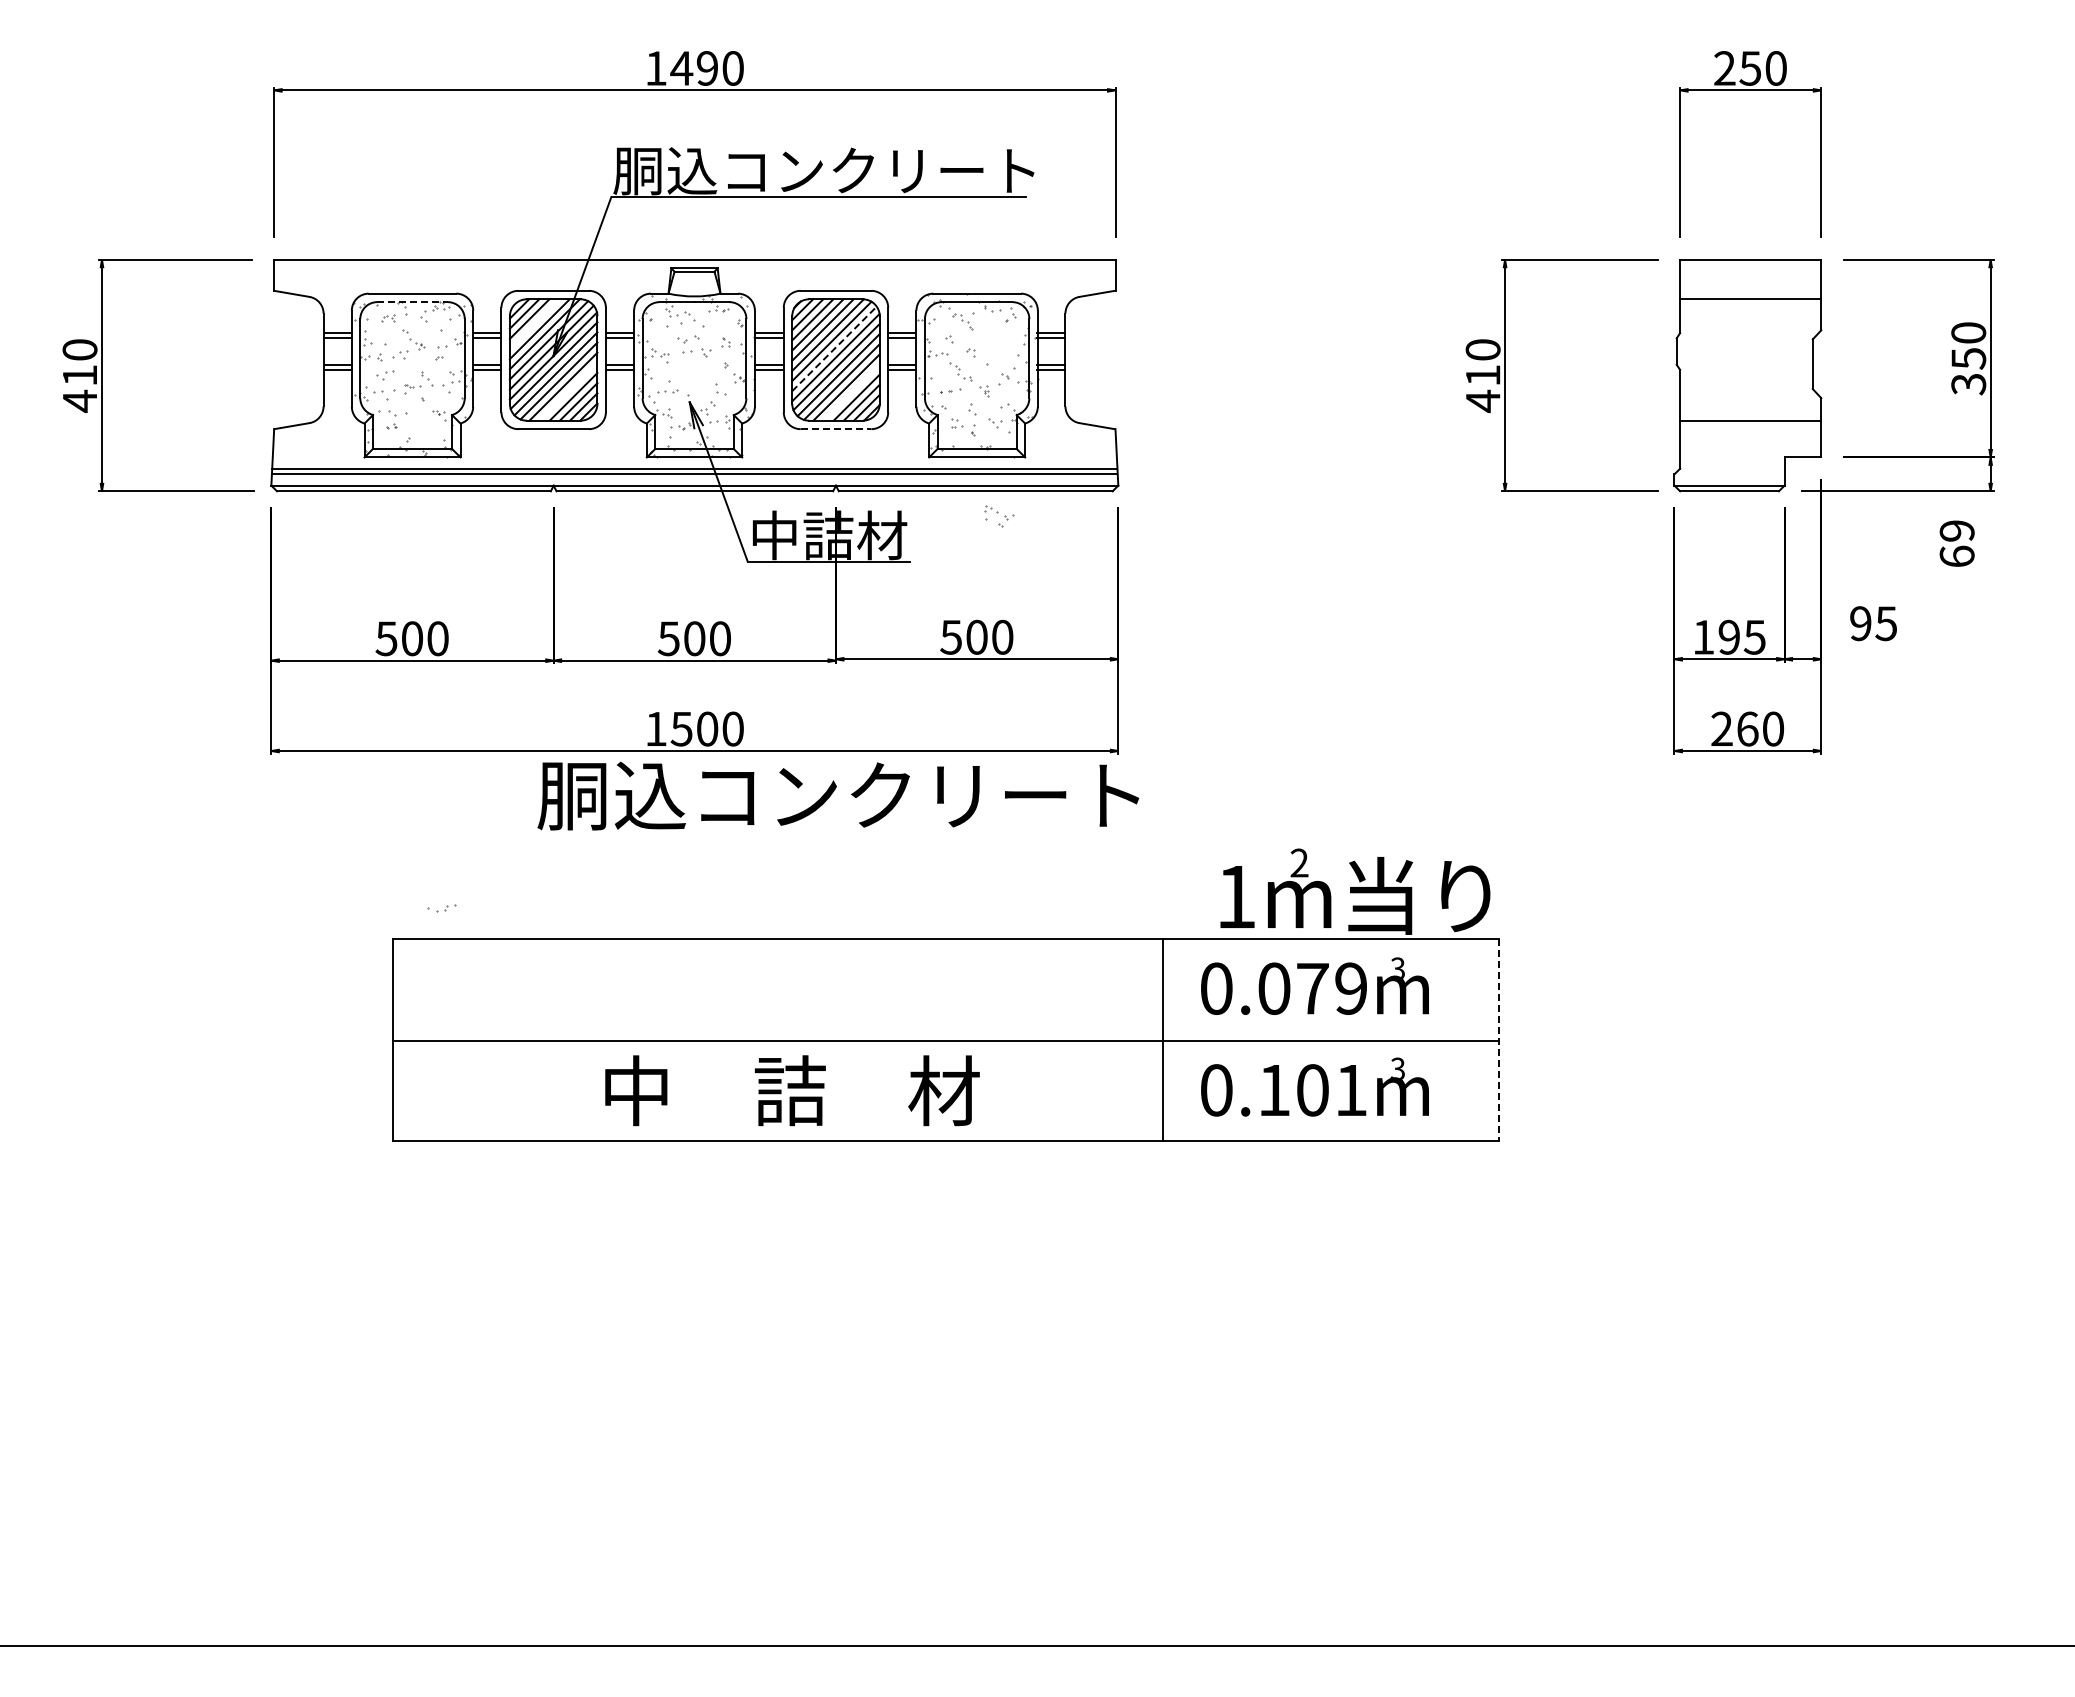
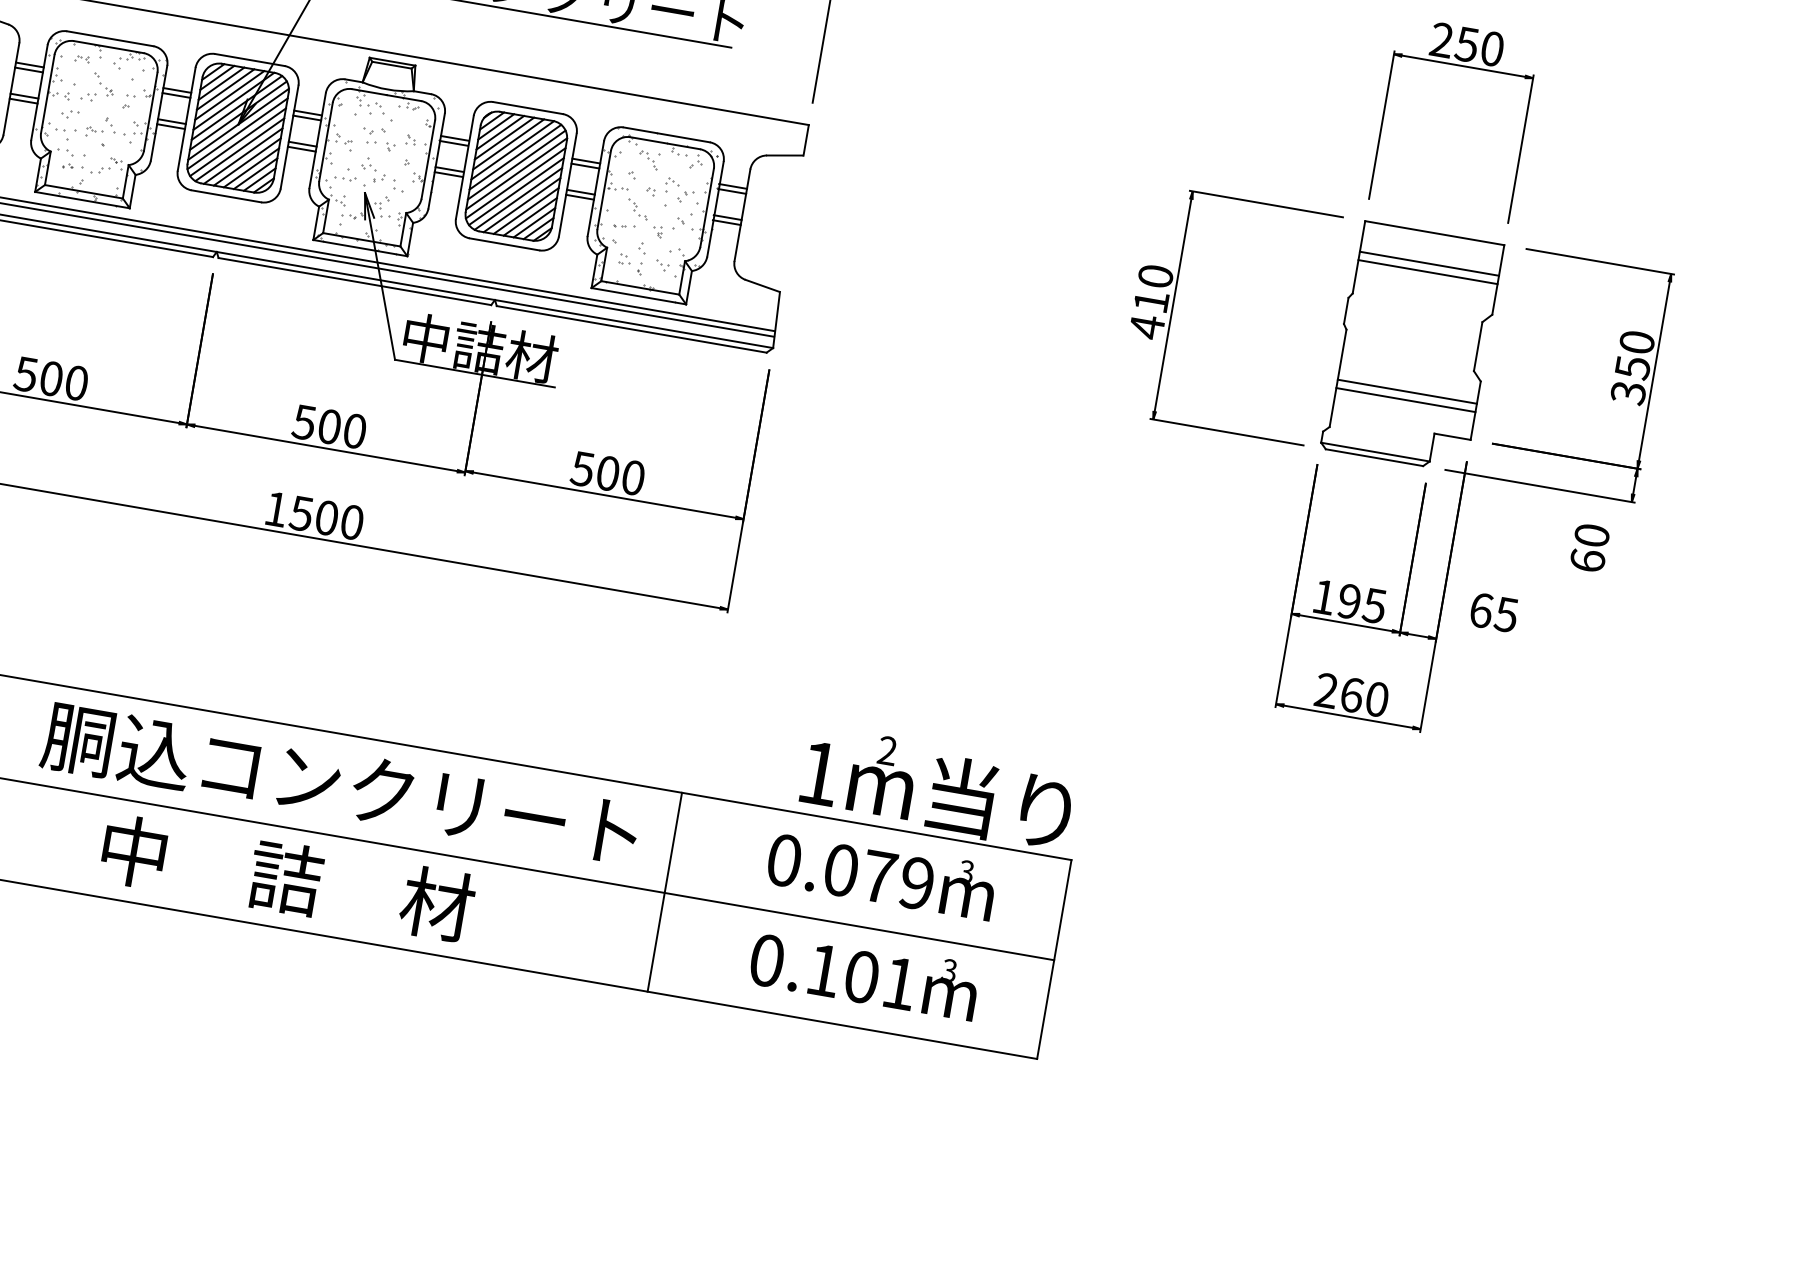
line: (1750, 290) -> (1429, 263), added
line: (413, 302) -> (109, 47), dashed -> solid
line: (534, 323) -> (225, 88), added
line: (834, 348) -> (516, 164), dashed -> solid
part: (693, 378) -> (372, 170), added
line: (568, 391) -> (247, 161), added
line: (851, 392) -> (526, 210), added
line: (836, 429) -> (505, 244), dashed -> solid
line: (1750, 429) -> (1405, 400), added
part: (999, 516) -> (679, 190), moved
text: (1956, 530) -> (1591, 534), 69 -> 60
text: (1860, 623) -> (1481, 610), 95 -> 65
text: (838, 795) -> (340, 784), moved
part: (441, 908) -> (95, 170), moved
line: (1163, 1040) -> (665, 892), moved
line: (1499, 1040) -> (1054, 959), dashed -> solid
text: (792, 1090) -> (288, 878), moved

